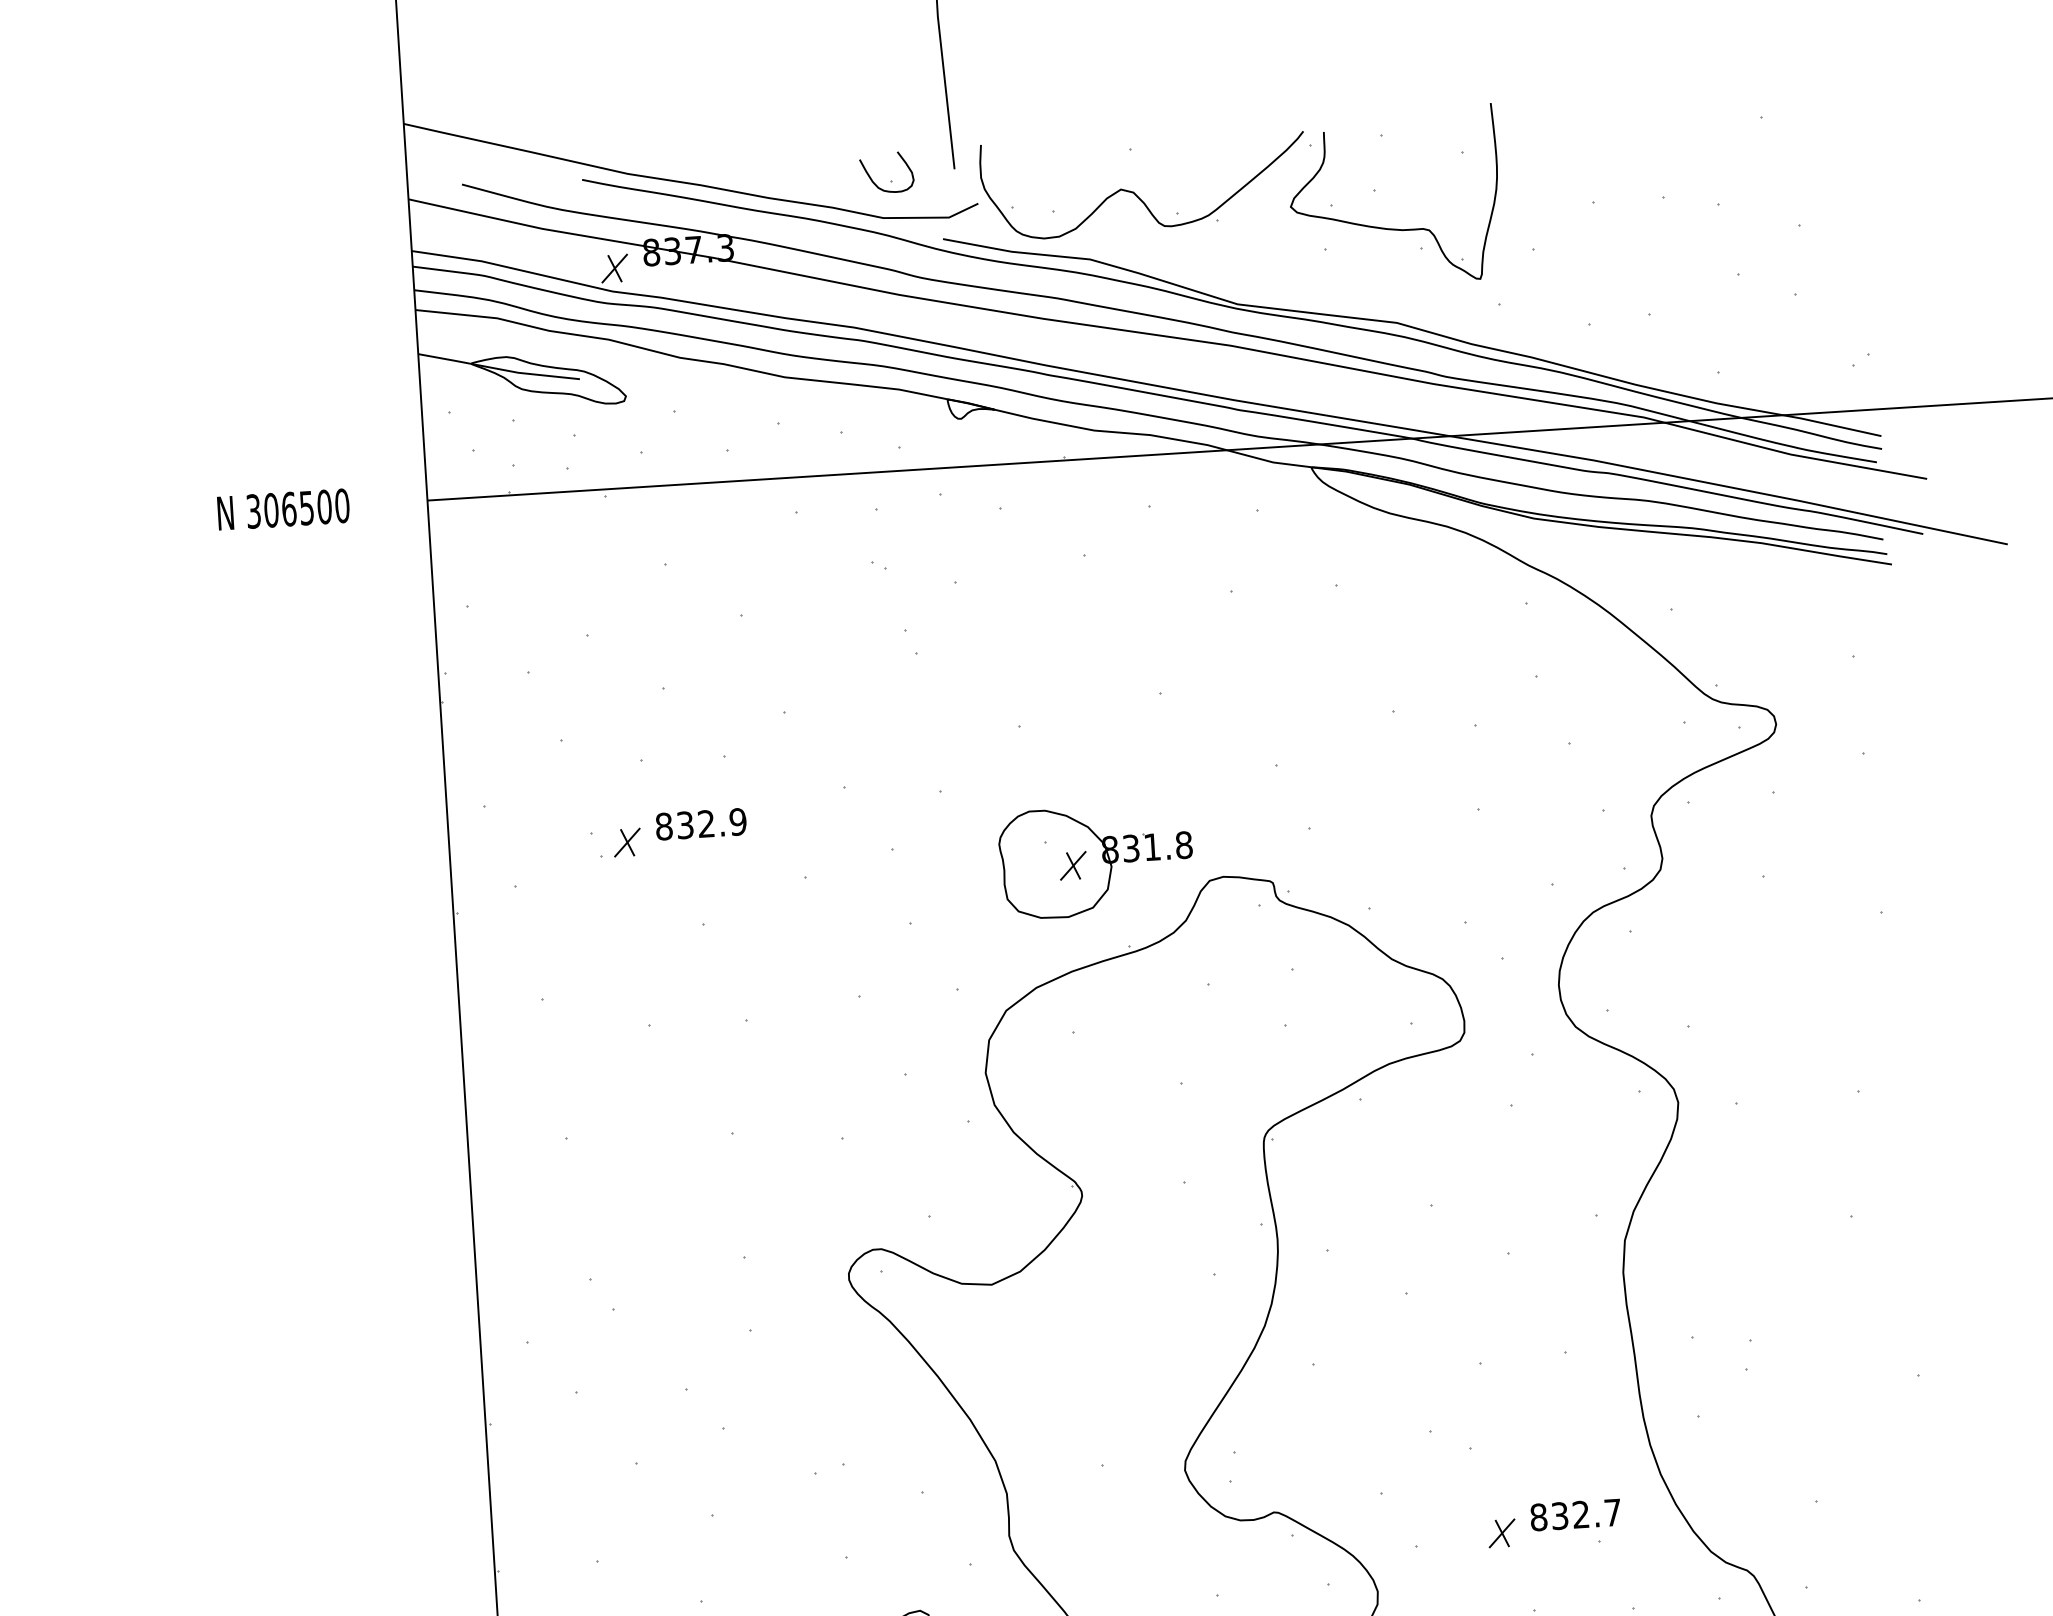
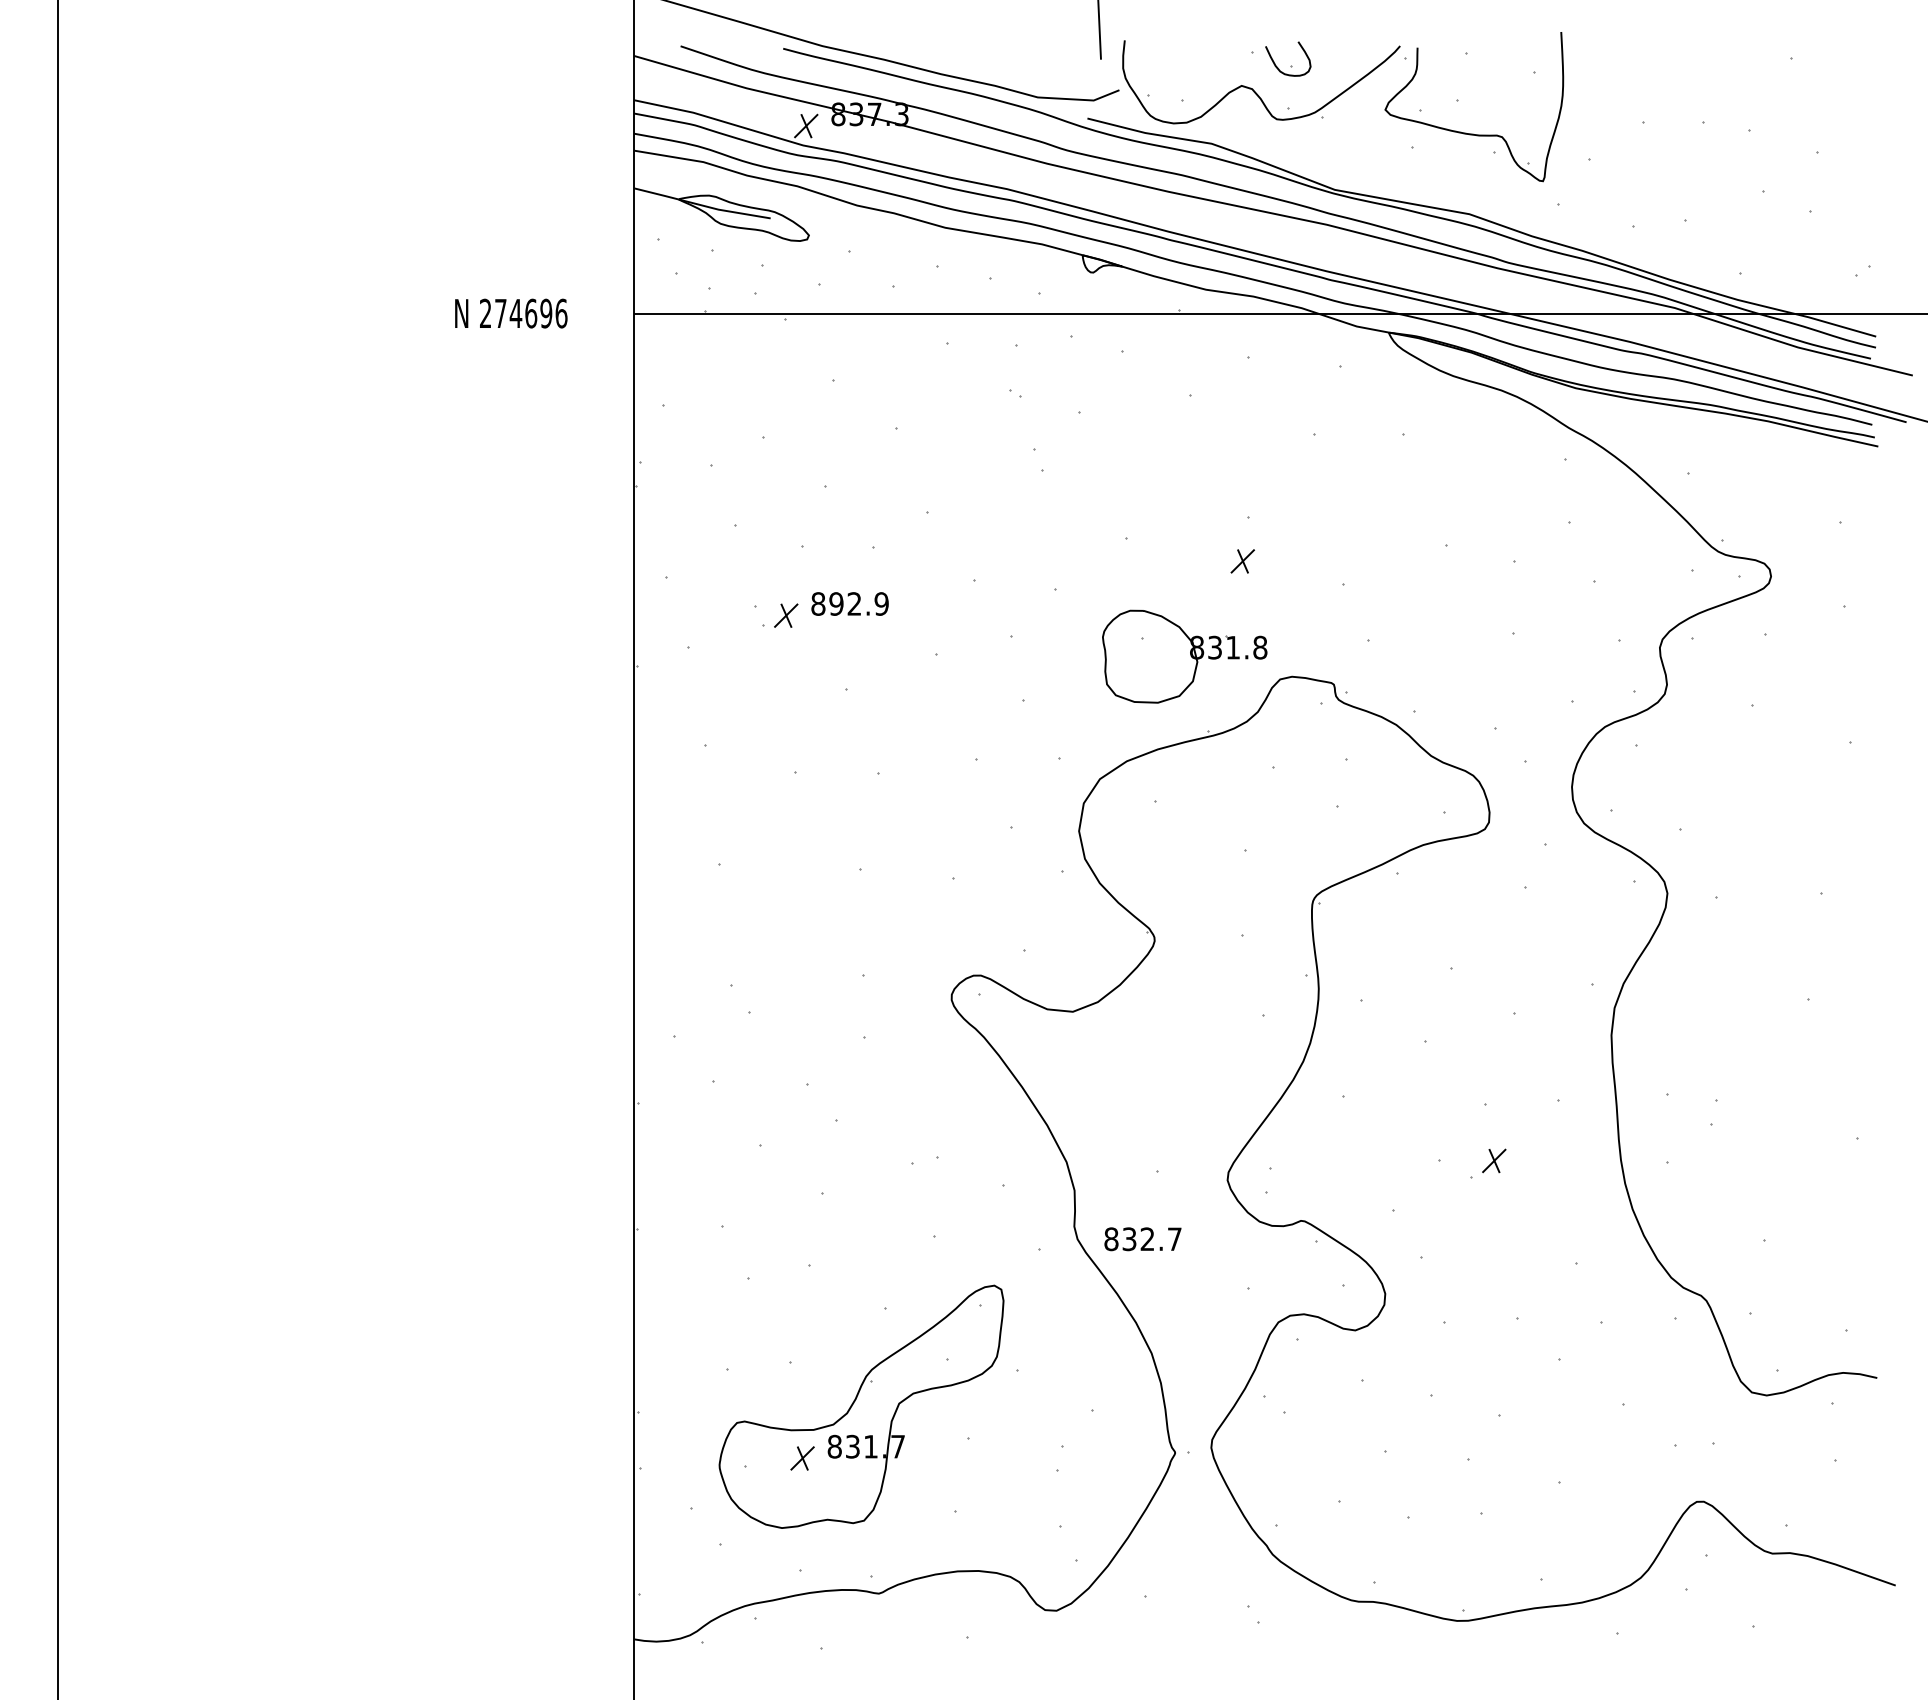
part: (891, 180) -> (1291, 65), moved
text: (297, 508) -> (523, 313), 306500 -> 274696
text: (685, 824) -> (836, 603), 832.9 -> 892.9
part: (1072, 866) -> (1242, 561), moved
part: (1575, 1515) -> (1142, 1239), moved
part: (1502, 1532) -> (1494, 1160), moved

